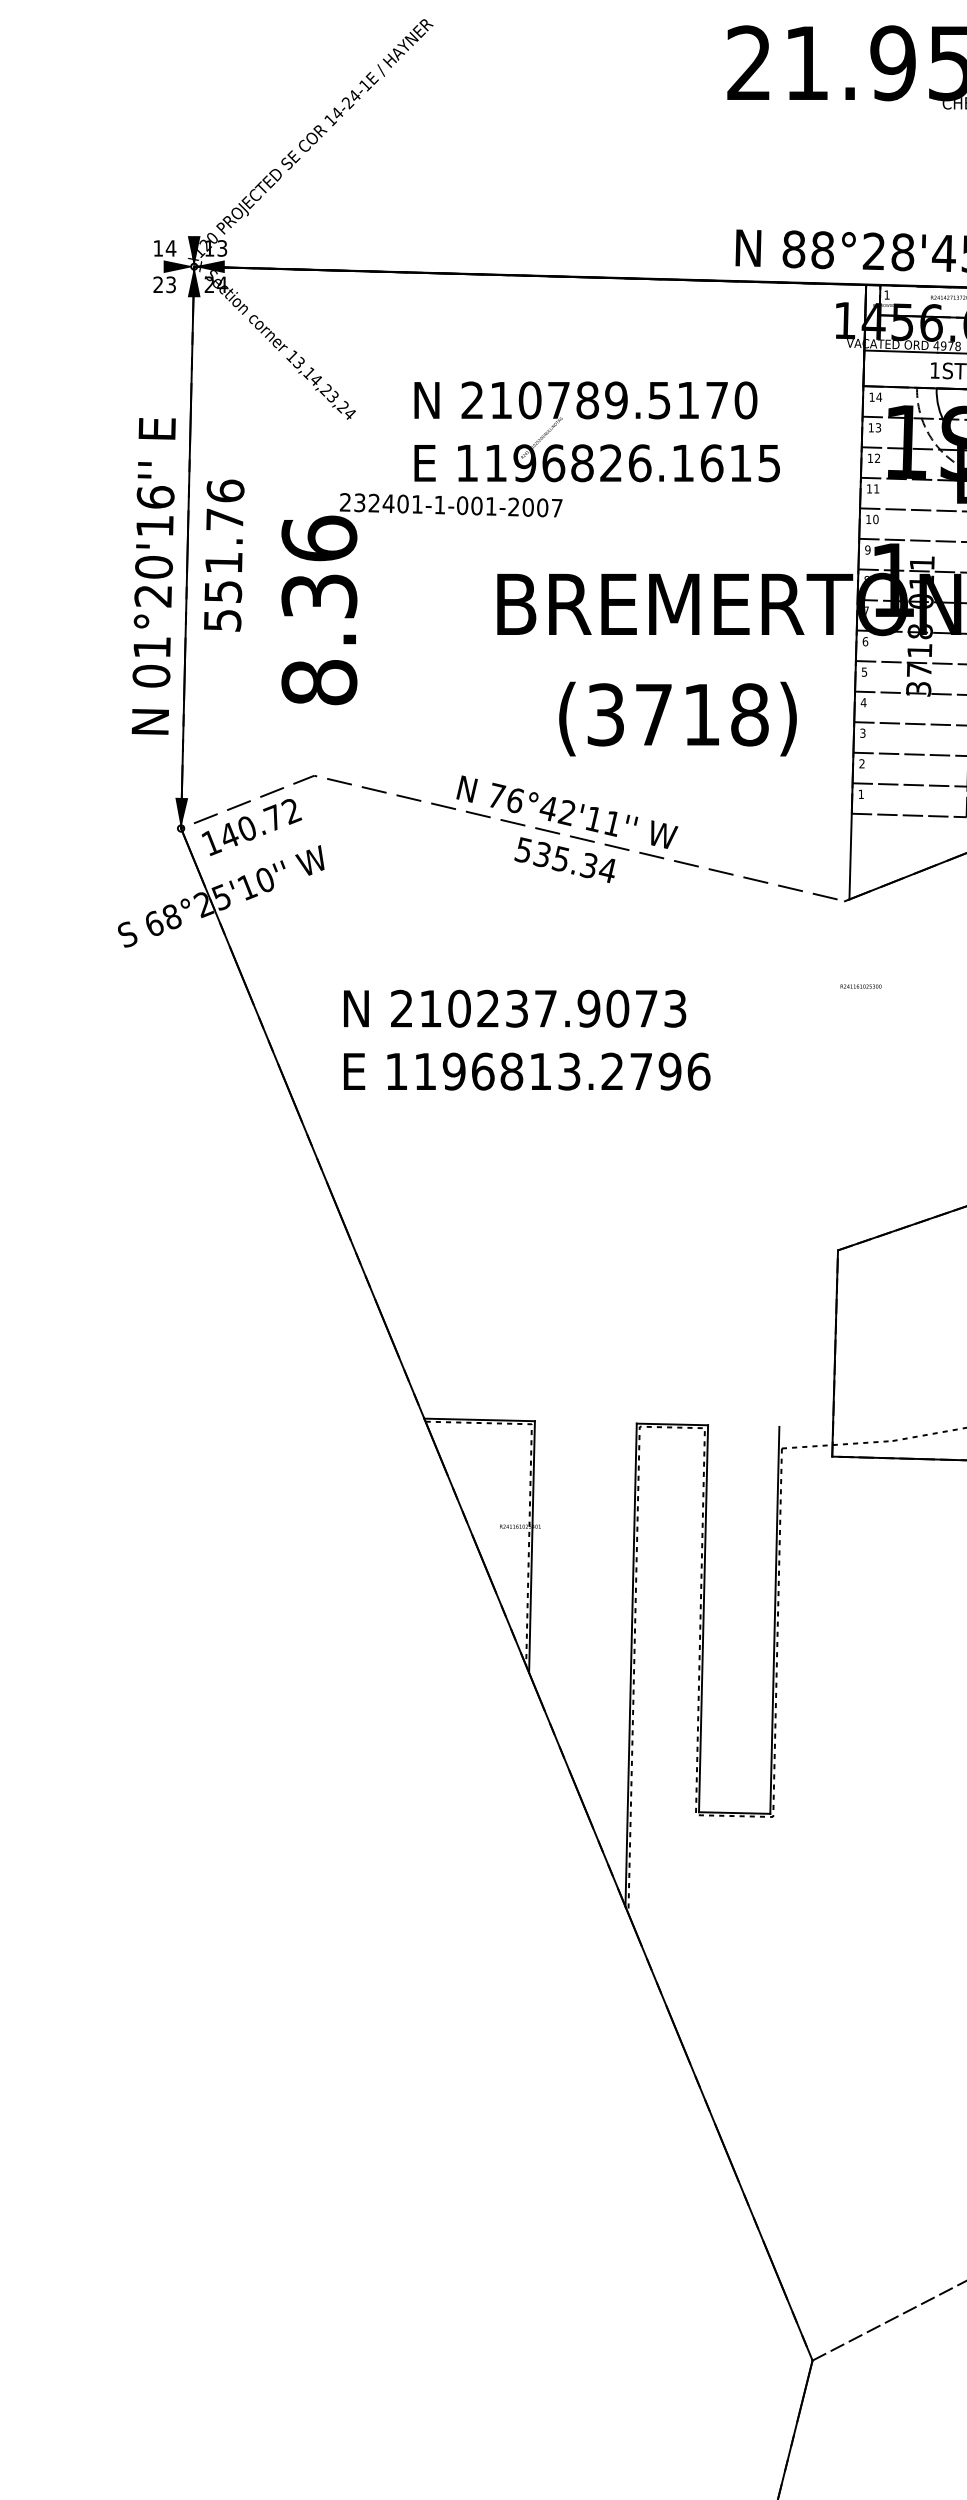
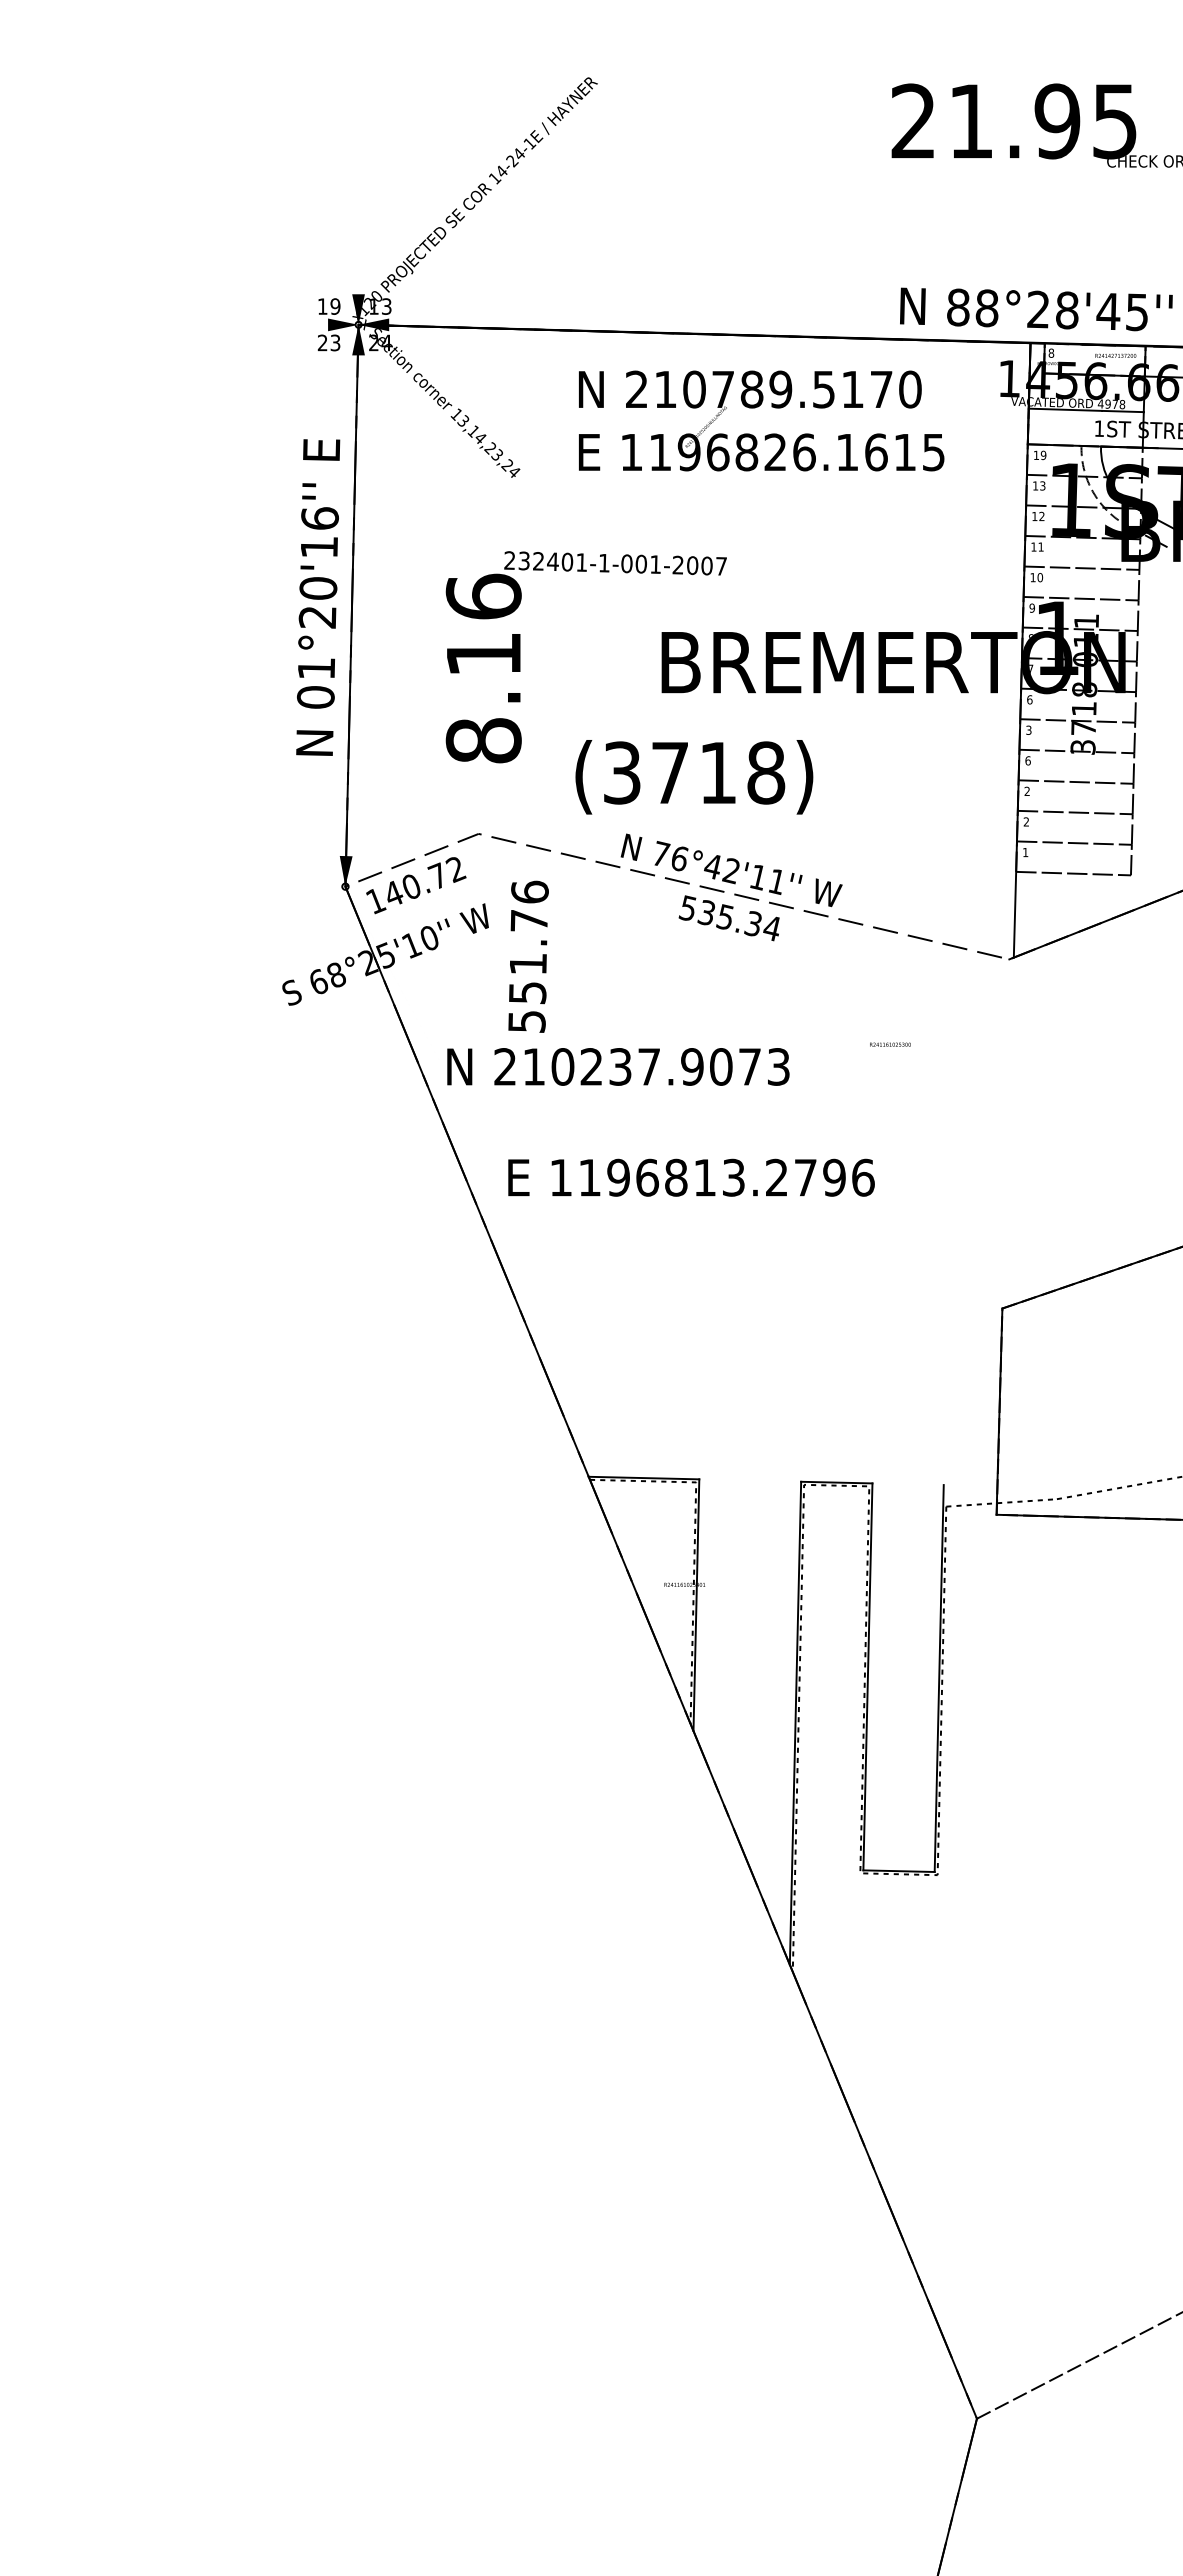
text: (171, 248) -> (335, 306), 14 -> 19
text: (887, 294) -> (1051, 352), 1 -> 8
text: (879, 397) -> (1043, 455), 14 -> 19
text: (597, 431) -> (761, 420), moved
text: (224, 555) -> (528, 956), moved
text: (154, 576) -> (318, 597), moved
text: (319, 596) -> (483, 654), 8.36 -> 8.16
text: (864, 671) -> (1028, 729), 5 -> 3
text: (863, 702) -> (1027, 760), 4 -> 6
text: (678, 719) -> (694, 777), moved
text: (862, 733) -> (1026, 791), 3 -> 2
text: (861, 986) -> (890, 1044), moved
text: (515, 1008) -> (618, 1066), moved
text: (527, 1071) -> (691, 1177), moved

